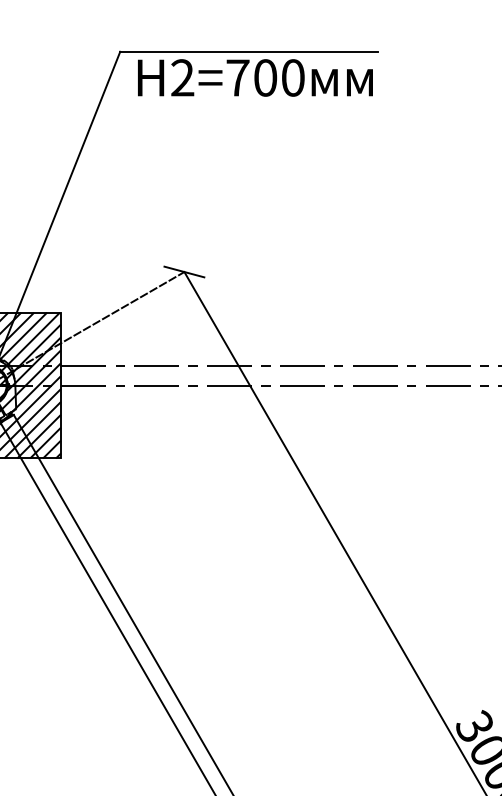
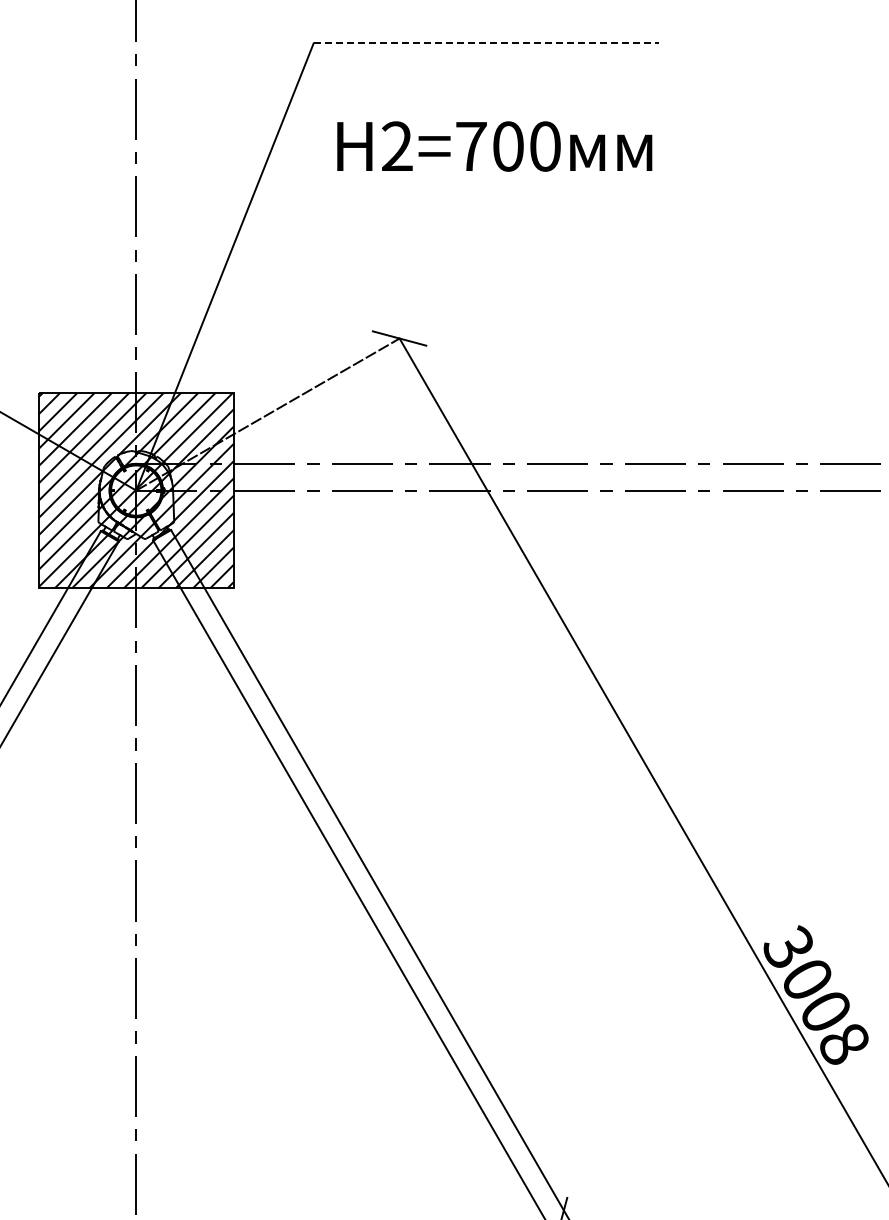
line: (249, 51) -> (486, 43), solid -> dashed
text: (255, 77) -> (494, 146), moved

